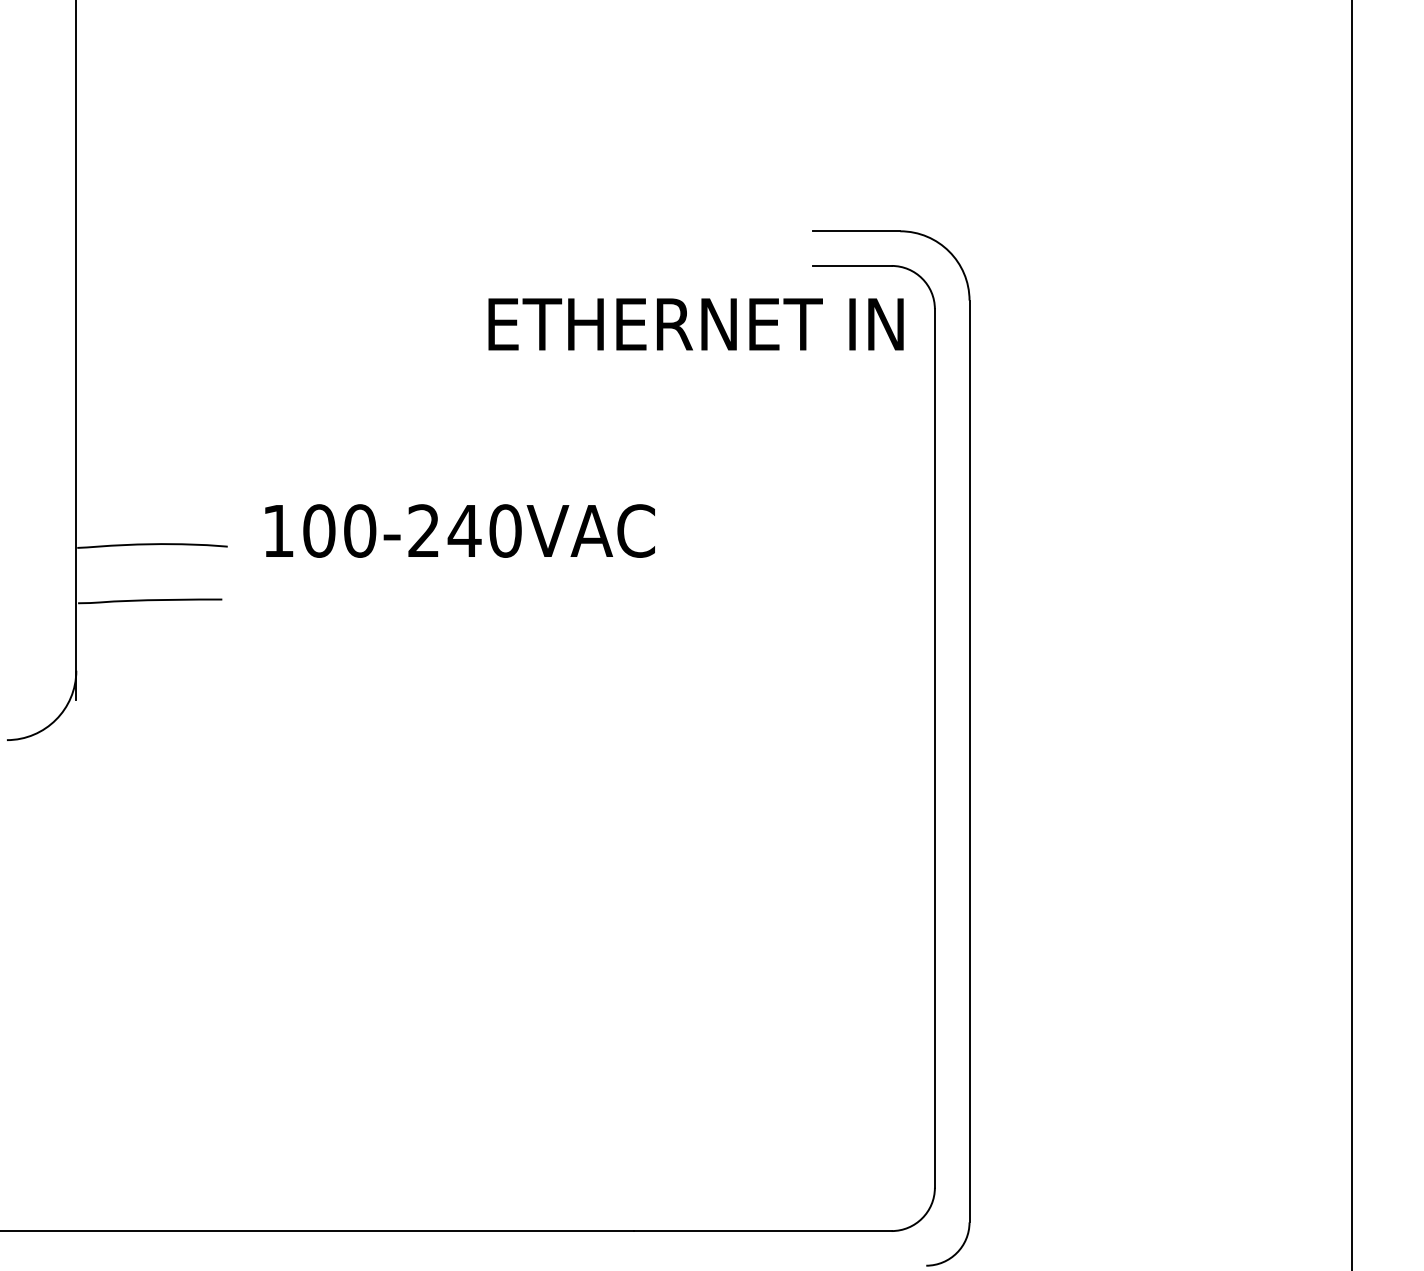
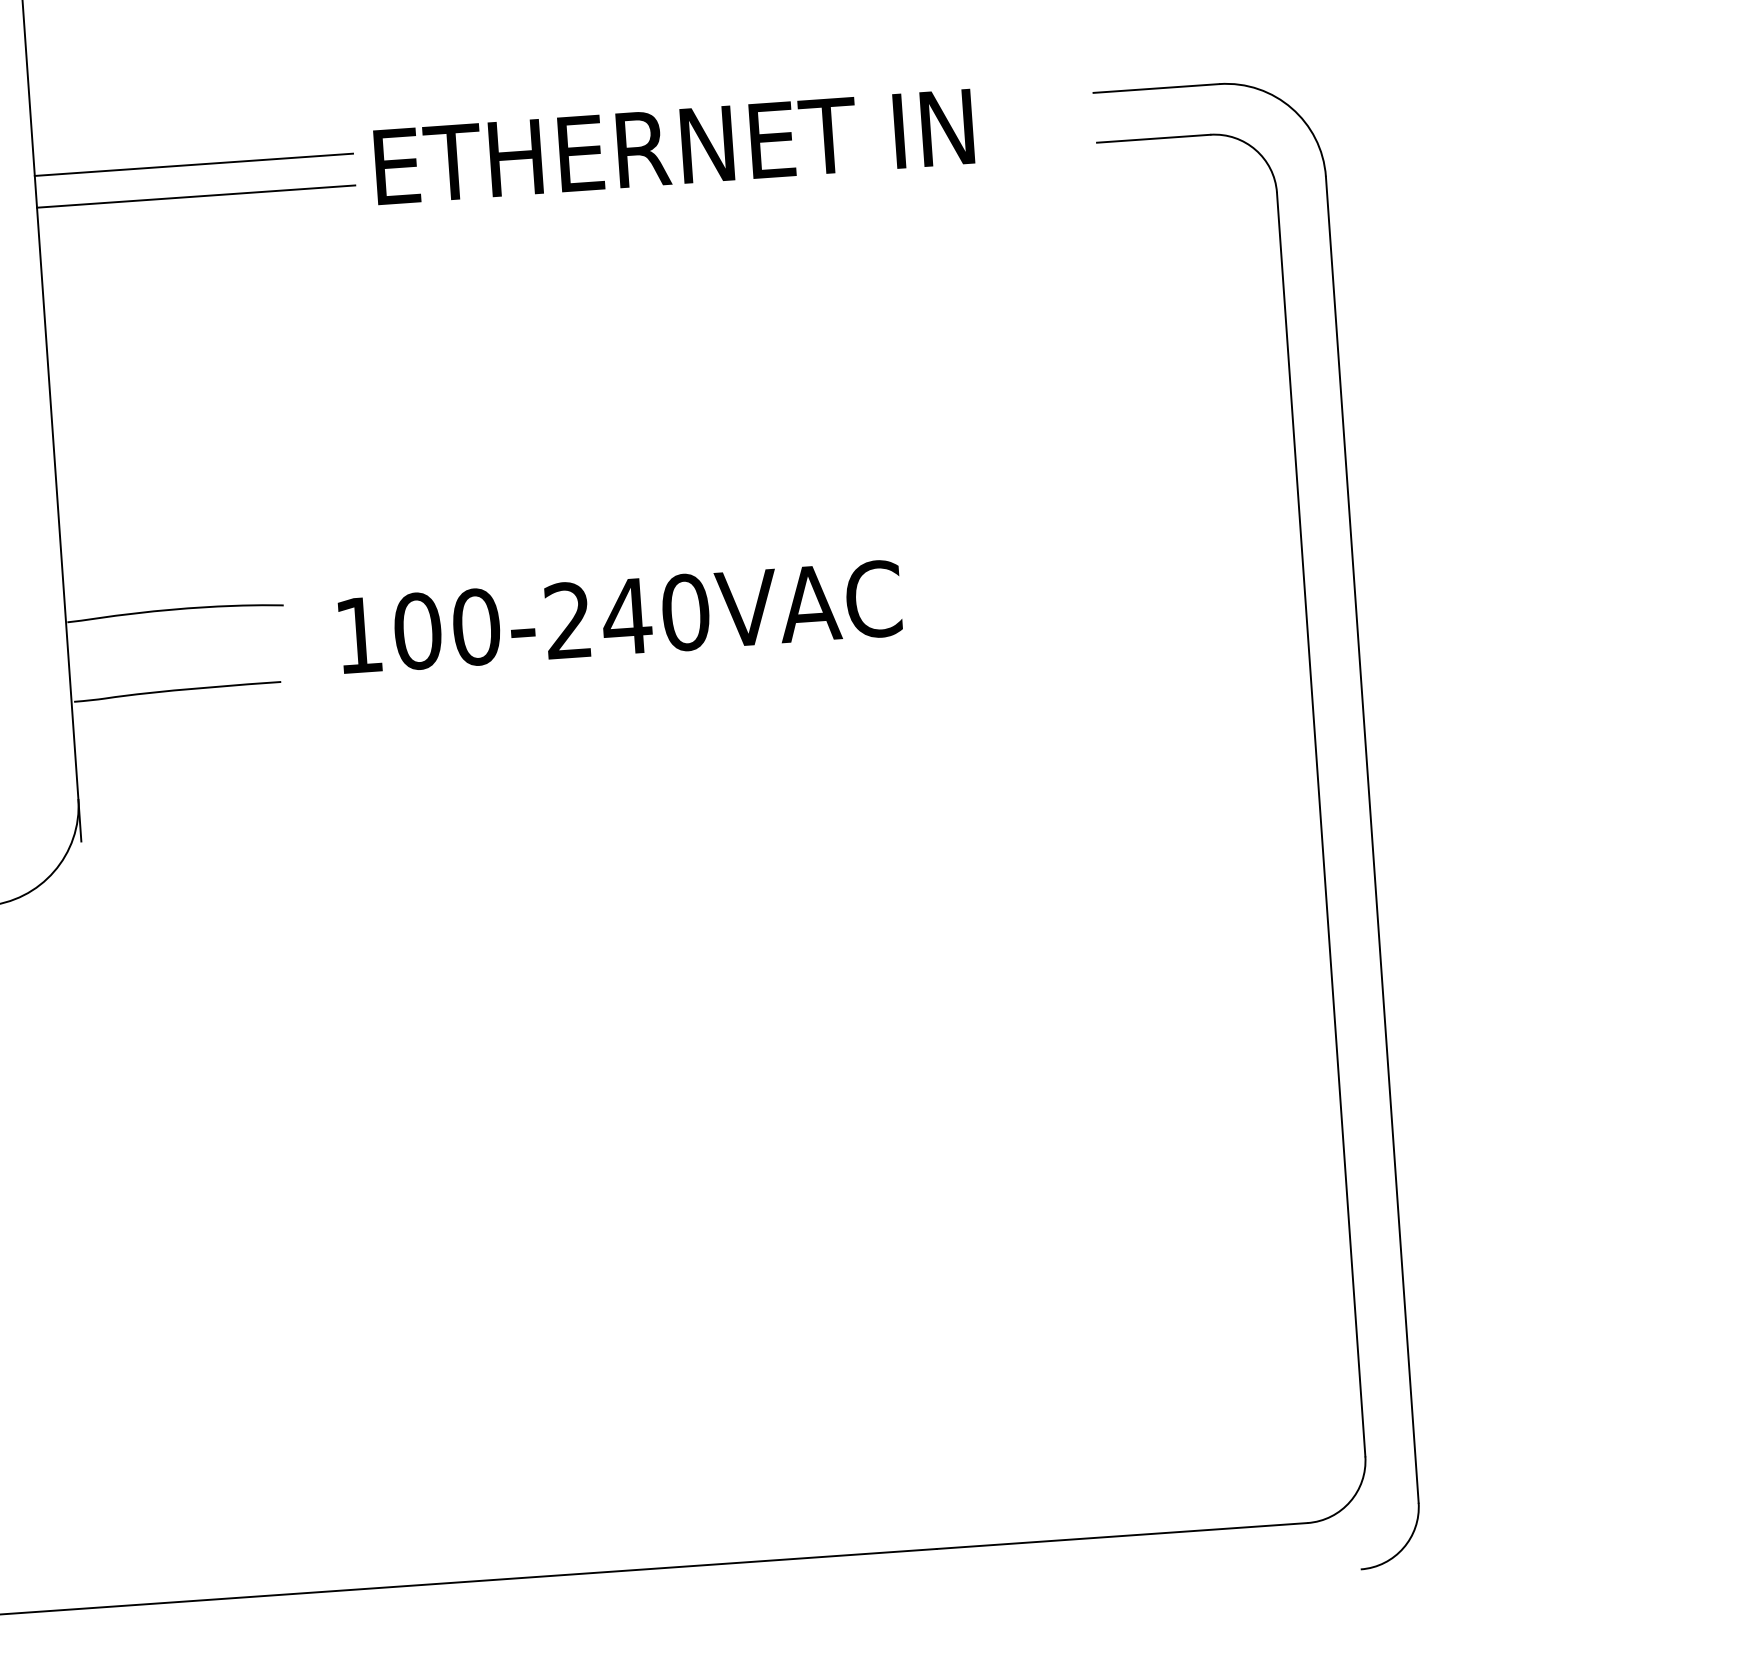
line: (186, 237) -> (193, 164), added
line: (186, 259) -> (195, 196), added
text: (695, 324) -> (673, 147), moved
text: (459, 530) -> (619, 616), moved

